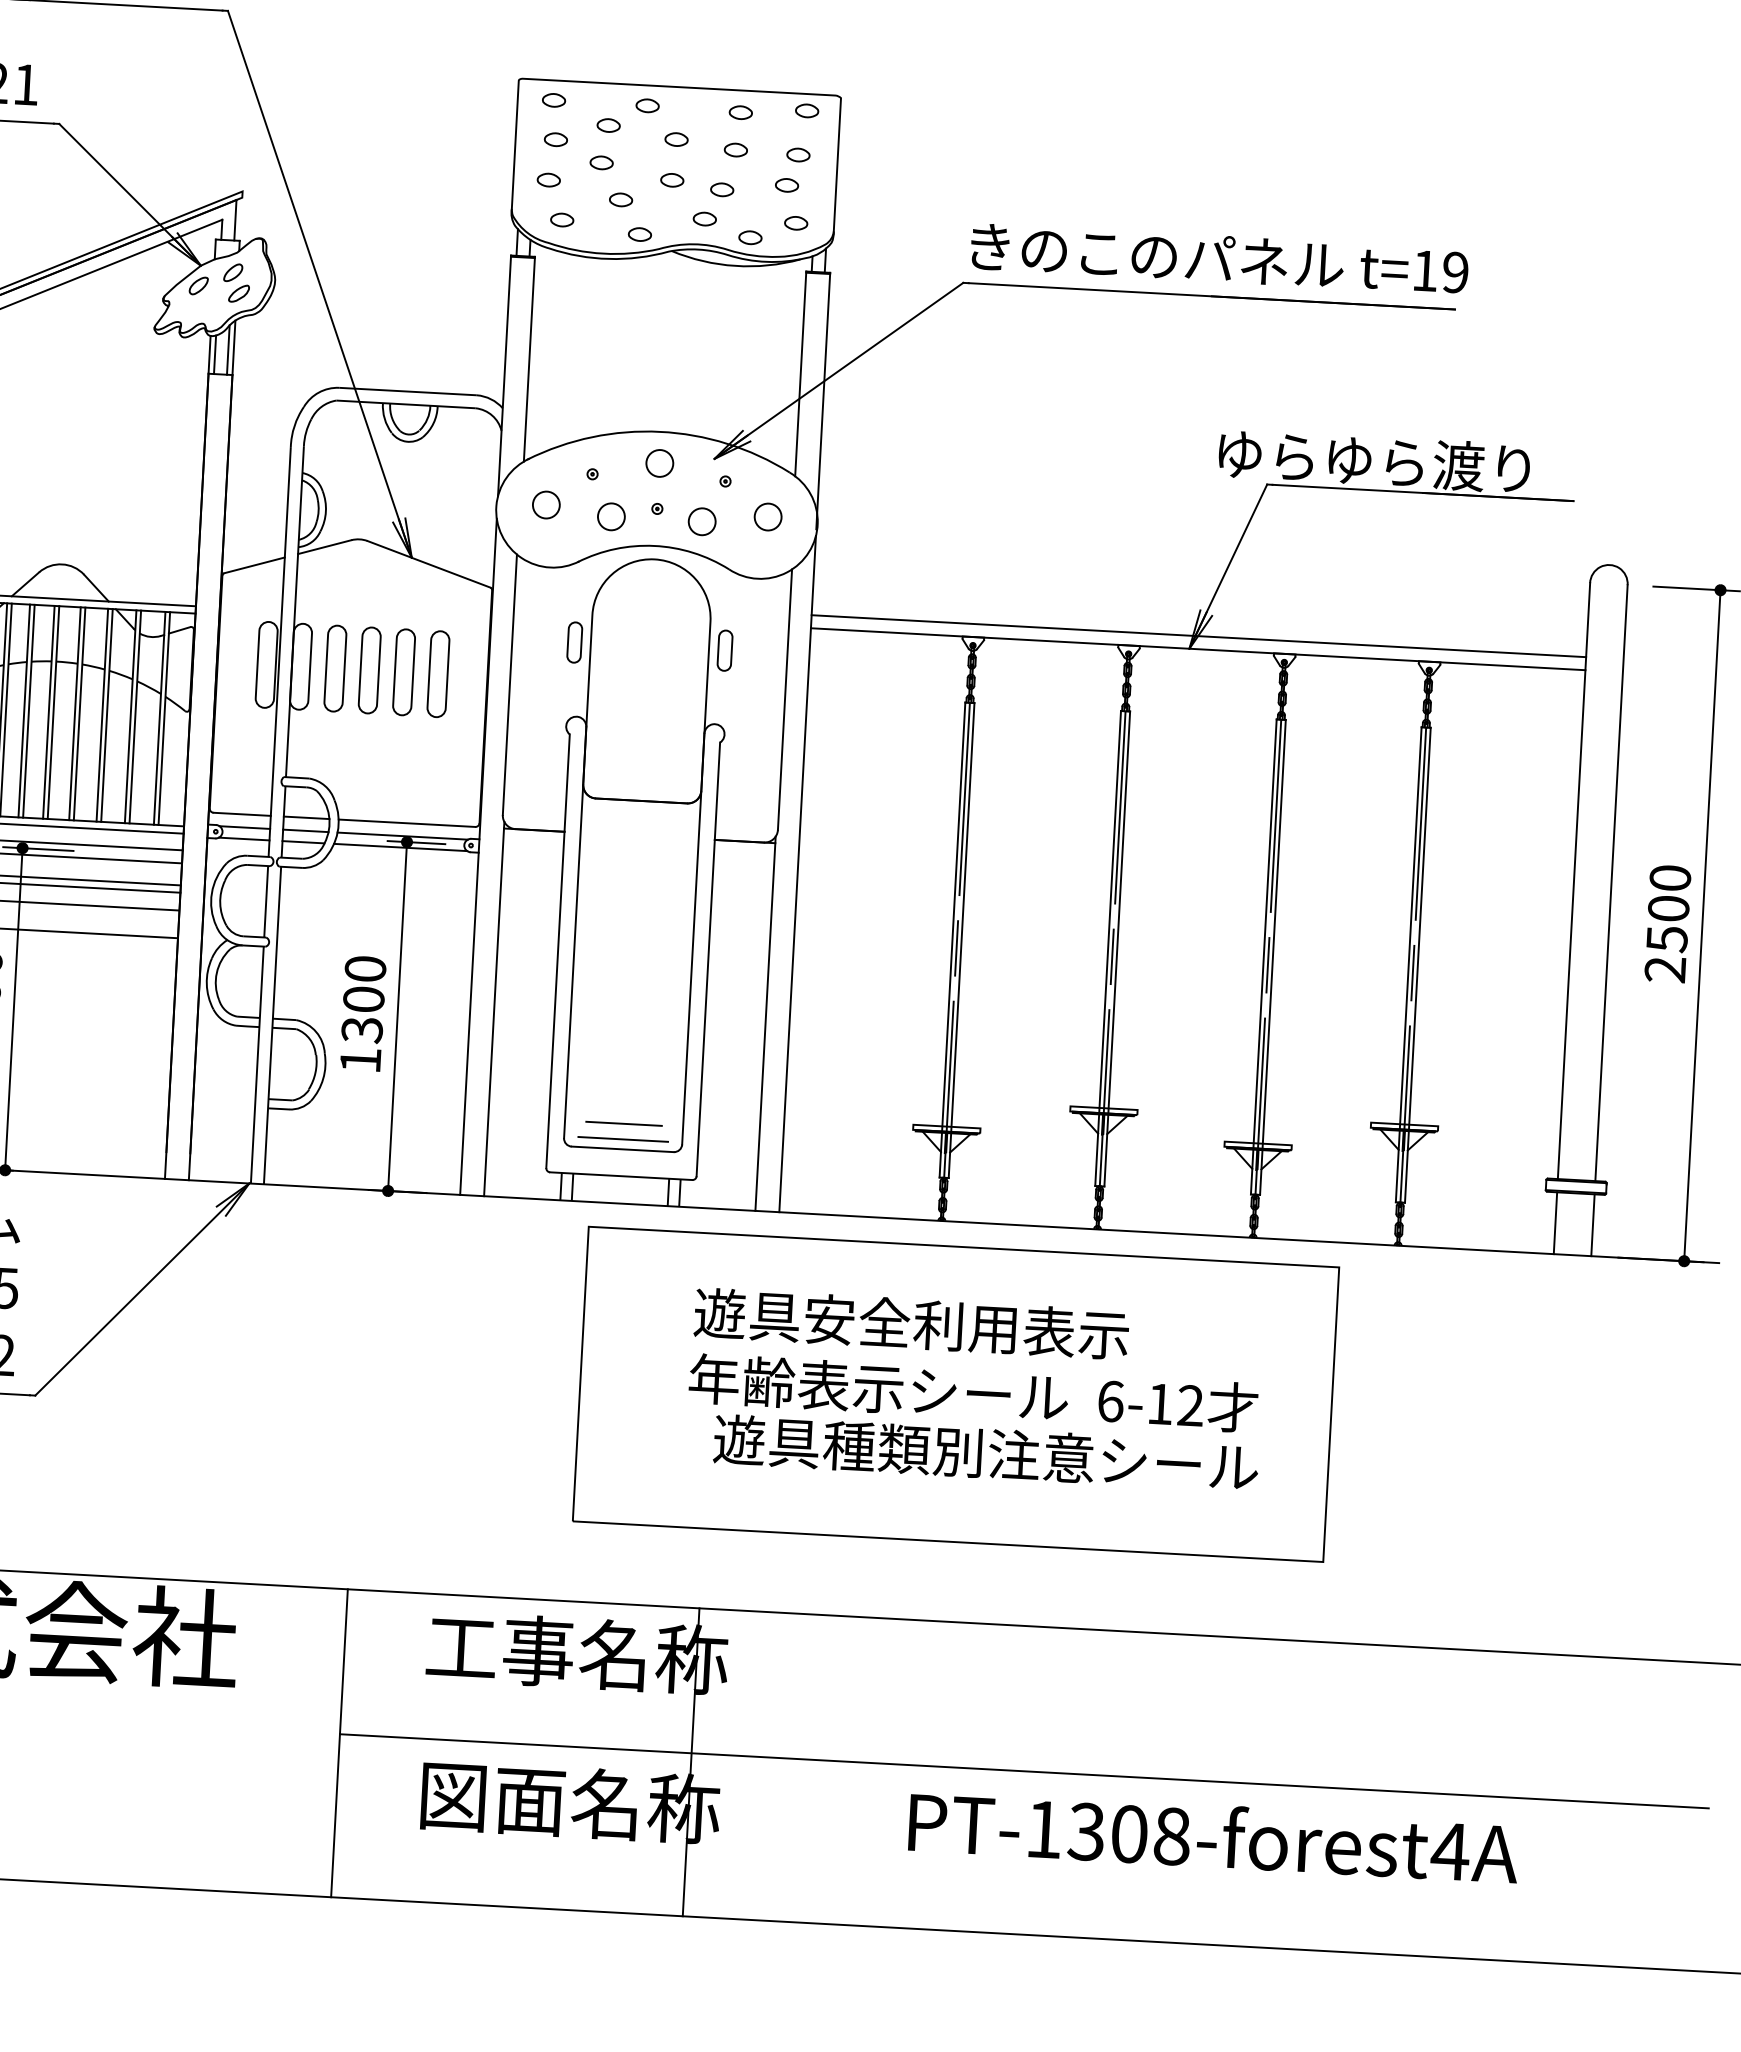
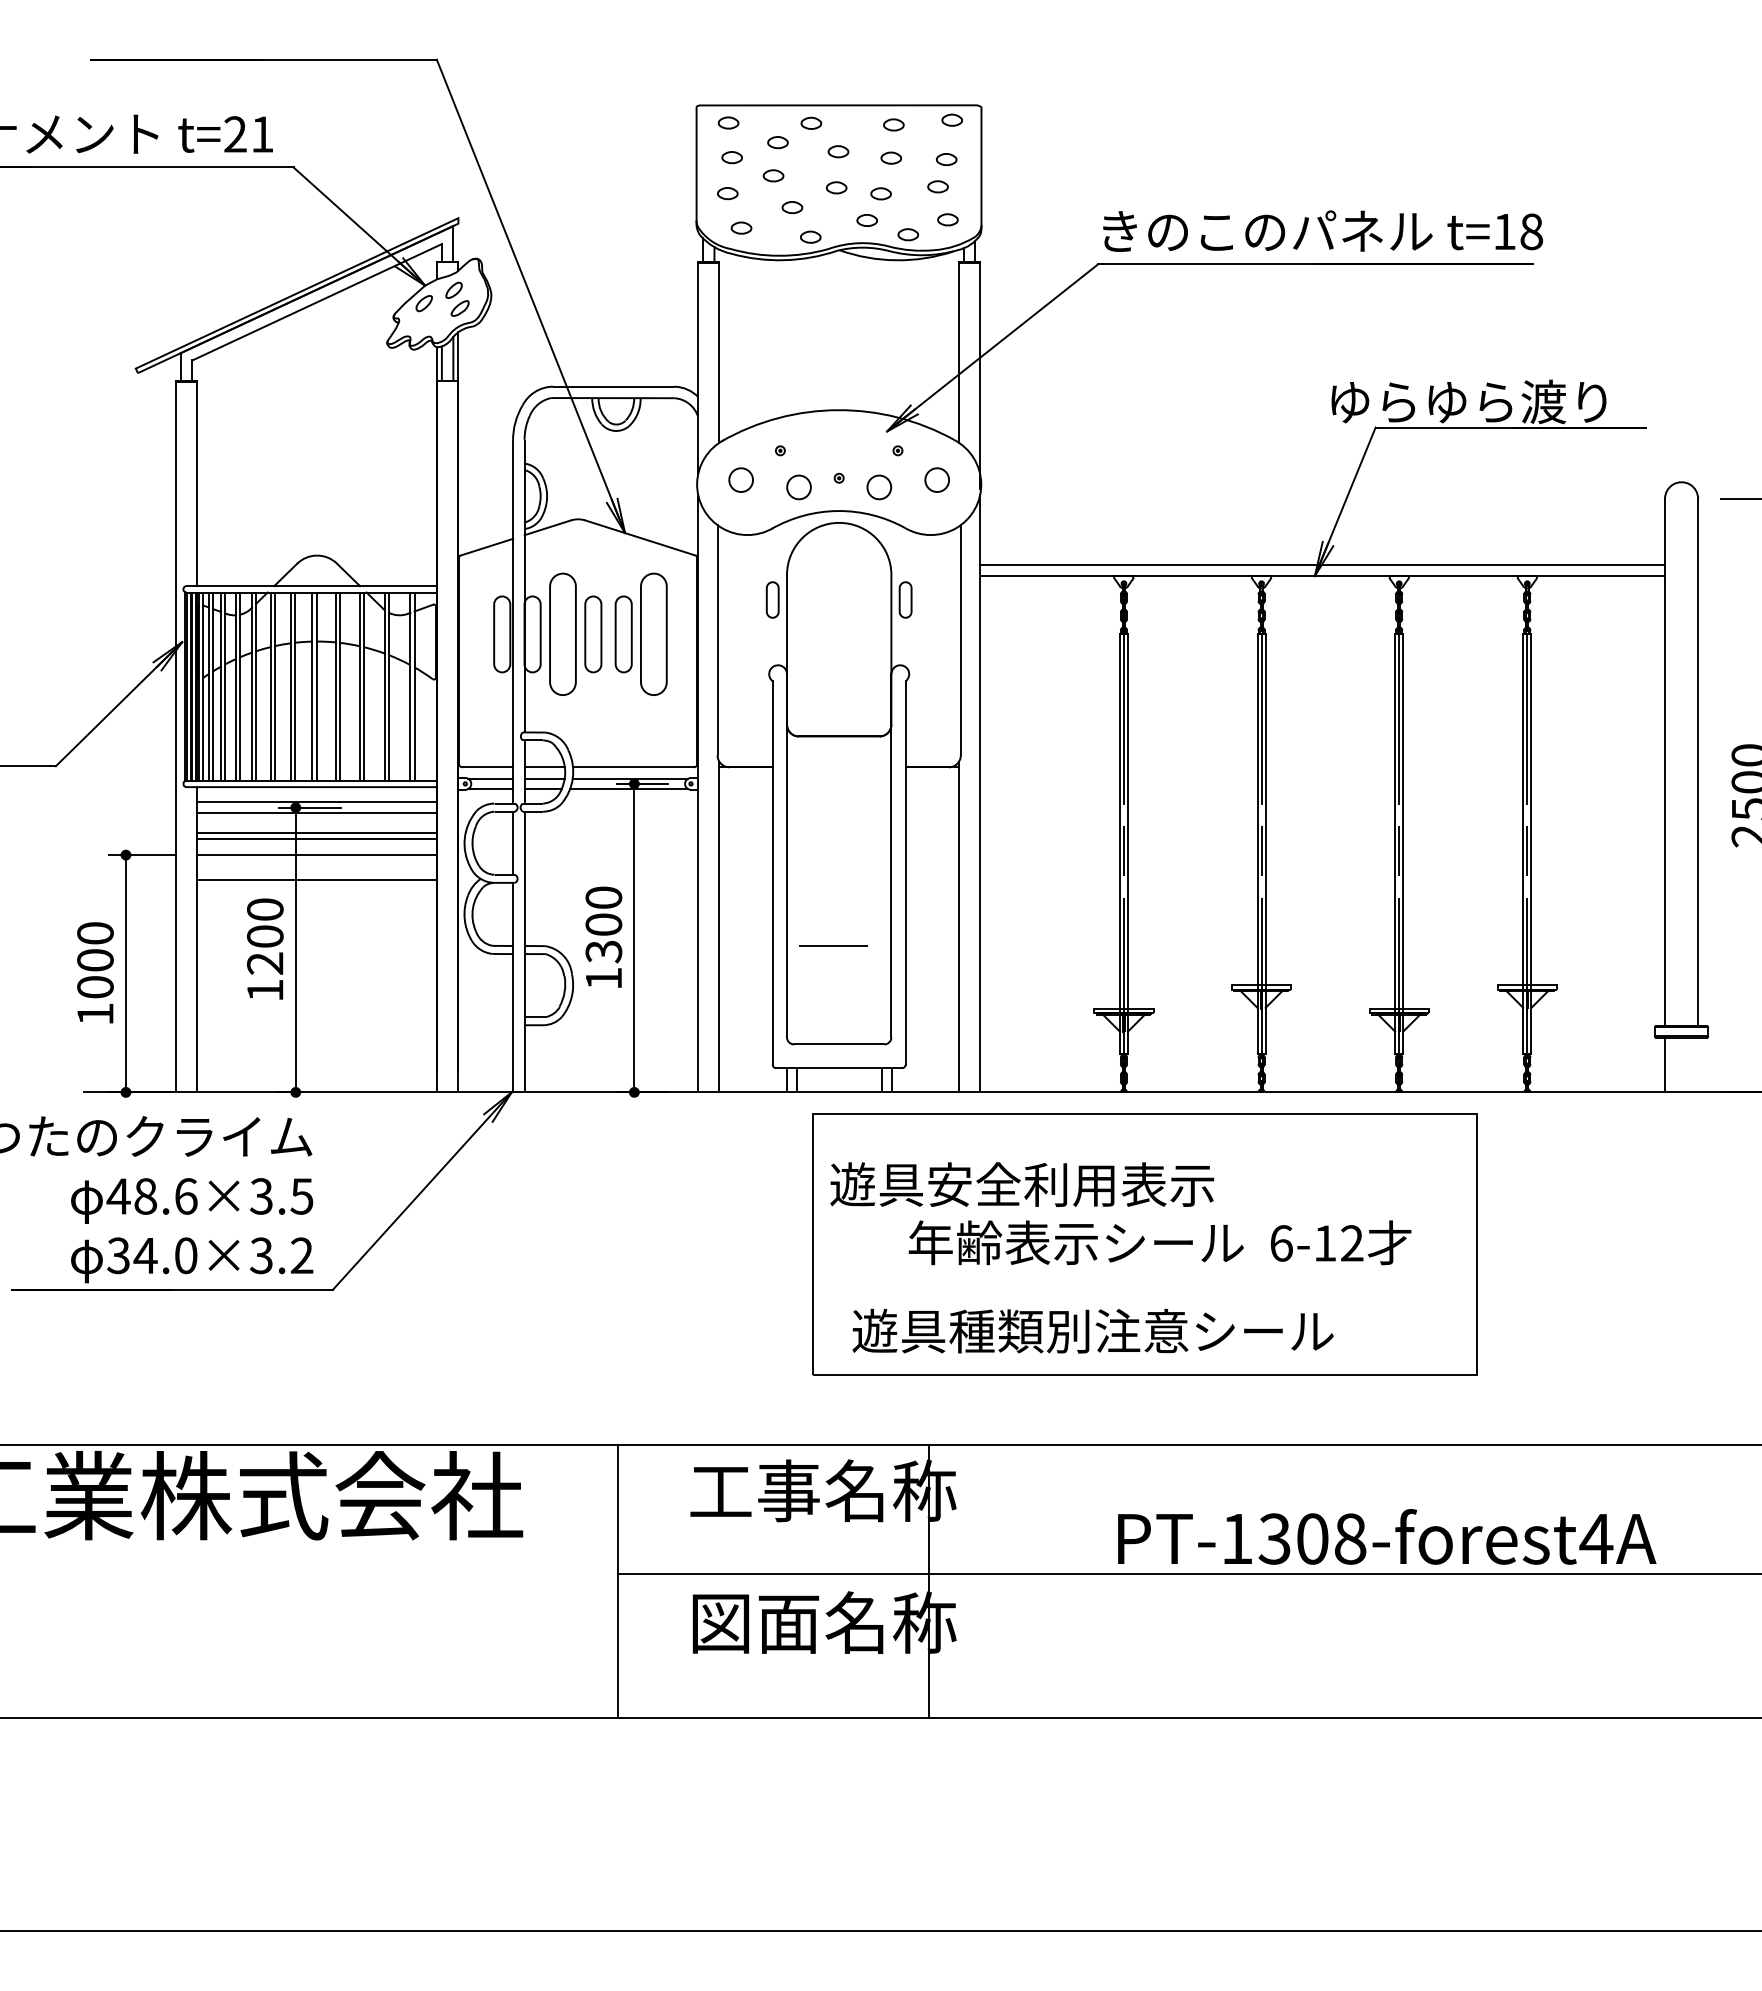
text: (1455, 272) -> (1531, 231), t=19 -> t=18
circle: (659, 462) -> (838, 437), removed
part: (334, 668) -> (562, 634), size x1.6
part: (438, 674) -> (654, 634), size x1.6
line: (624, 1123) -> (833, 945), moved
line: (622, 1139) -> (838, 1035), removed
line: (1593, 1224) -> (1698, 1064), removed
text: (911, 1323) -> (1022, 1184), moved
text: (985, 1452) -> (1092, 1330), moved
text: (1214, 1835) -> (1387, 1536), moved

